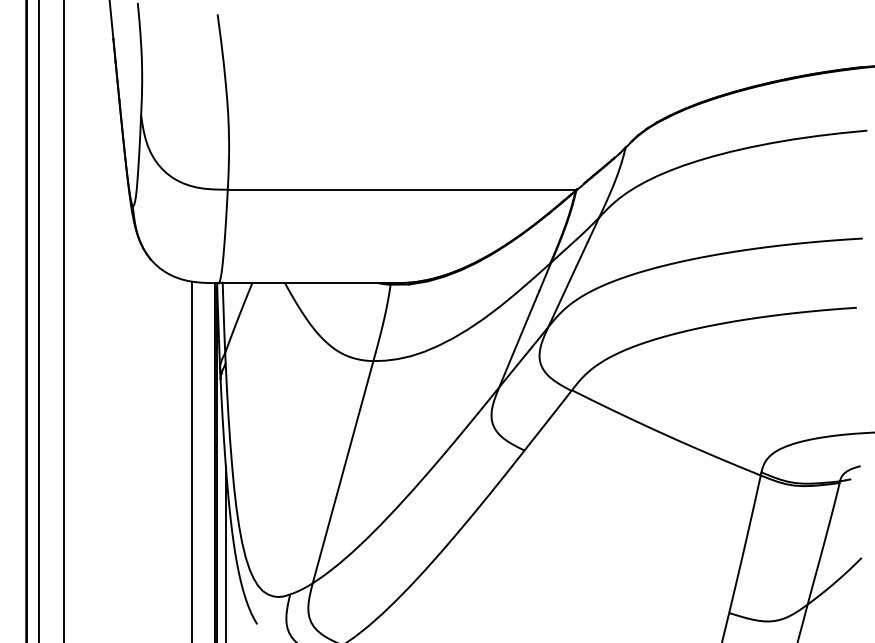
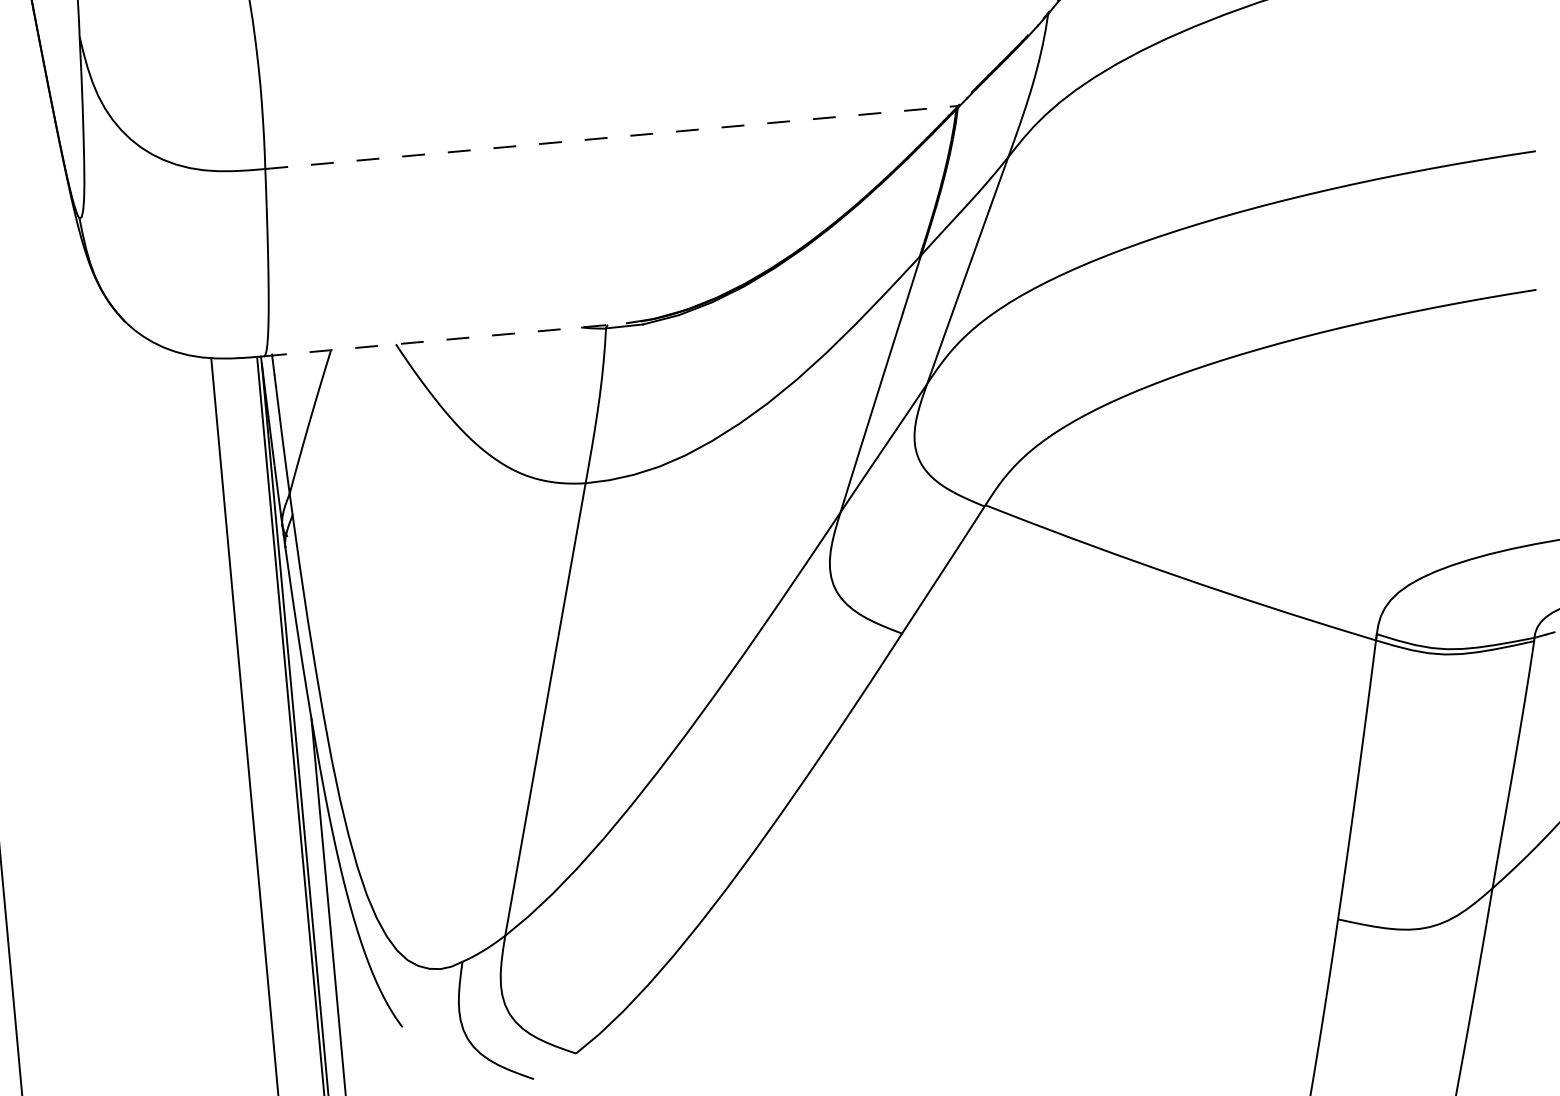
line: (402, 189) -> (612, 136), solid -> dashed
line: (310, 283) -> (446, 340), solid -> dashed

